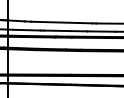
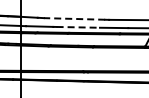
line: (61, 22) -> (74, 18), solid -> dashed
line: (65, 31) -> (78, 27), solid -> dashed

